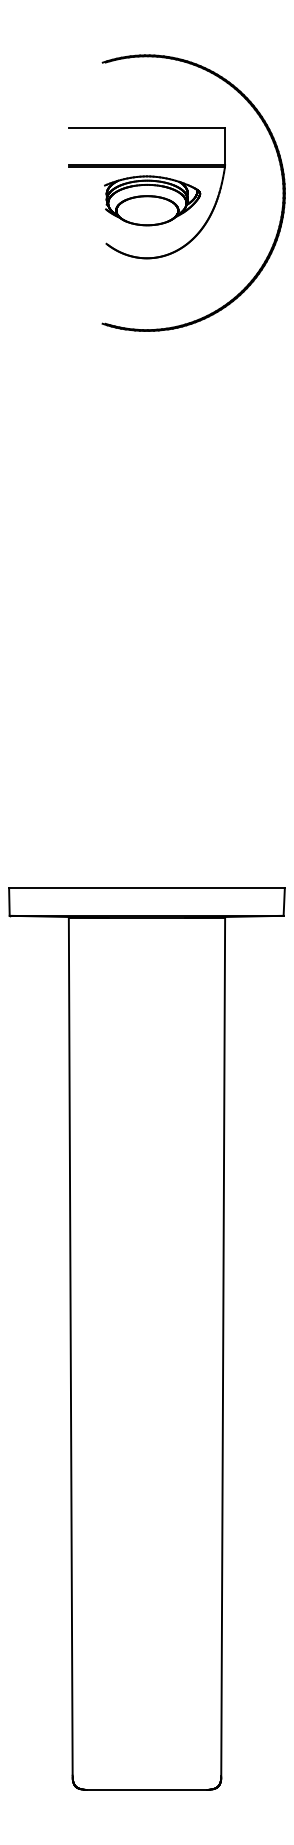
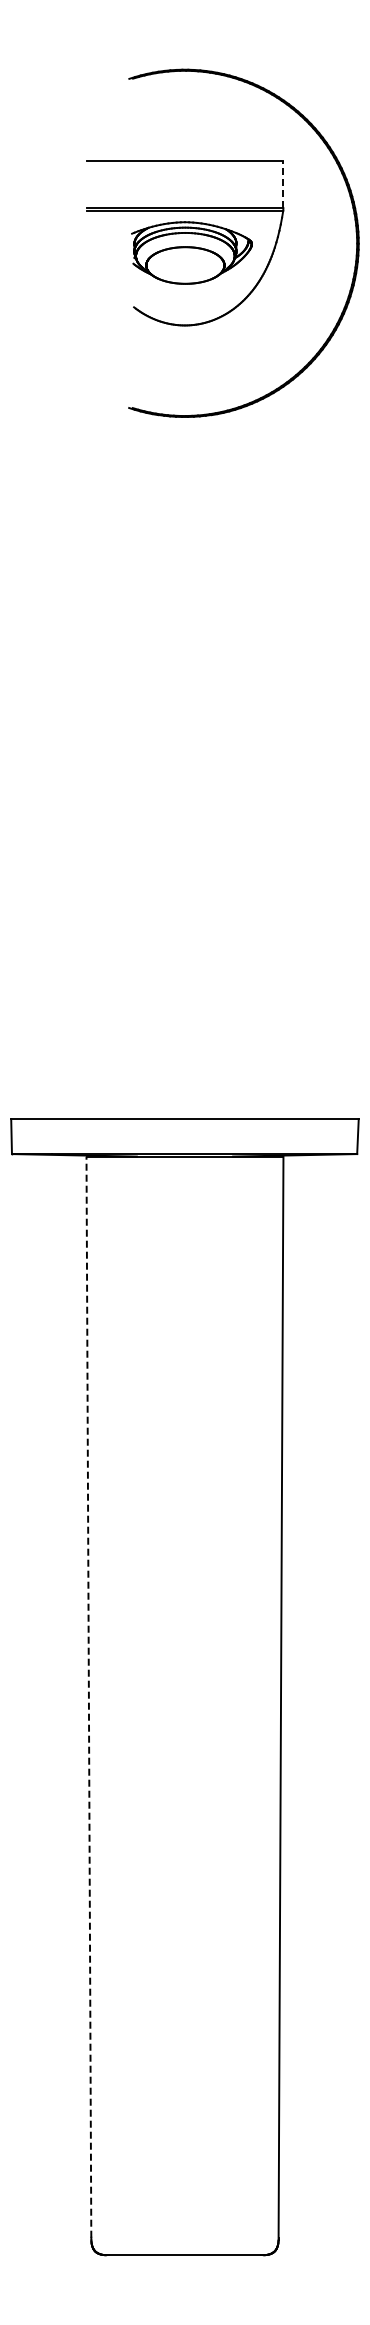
line: (225, 146) -> (283, 184), solid -> dashed
line: (70, 1347) -> (88, 1697), solid -> dashed

